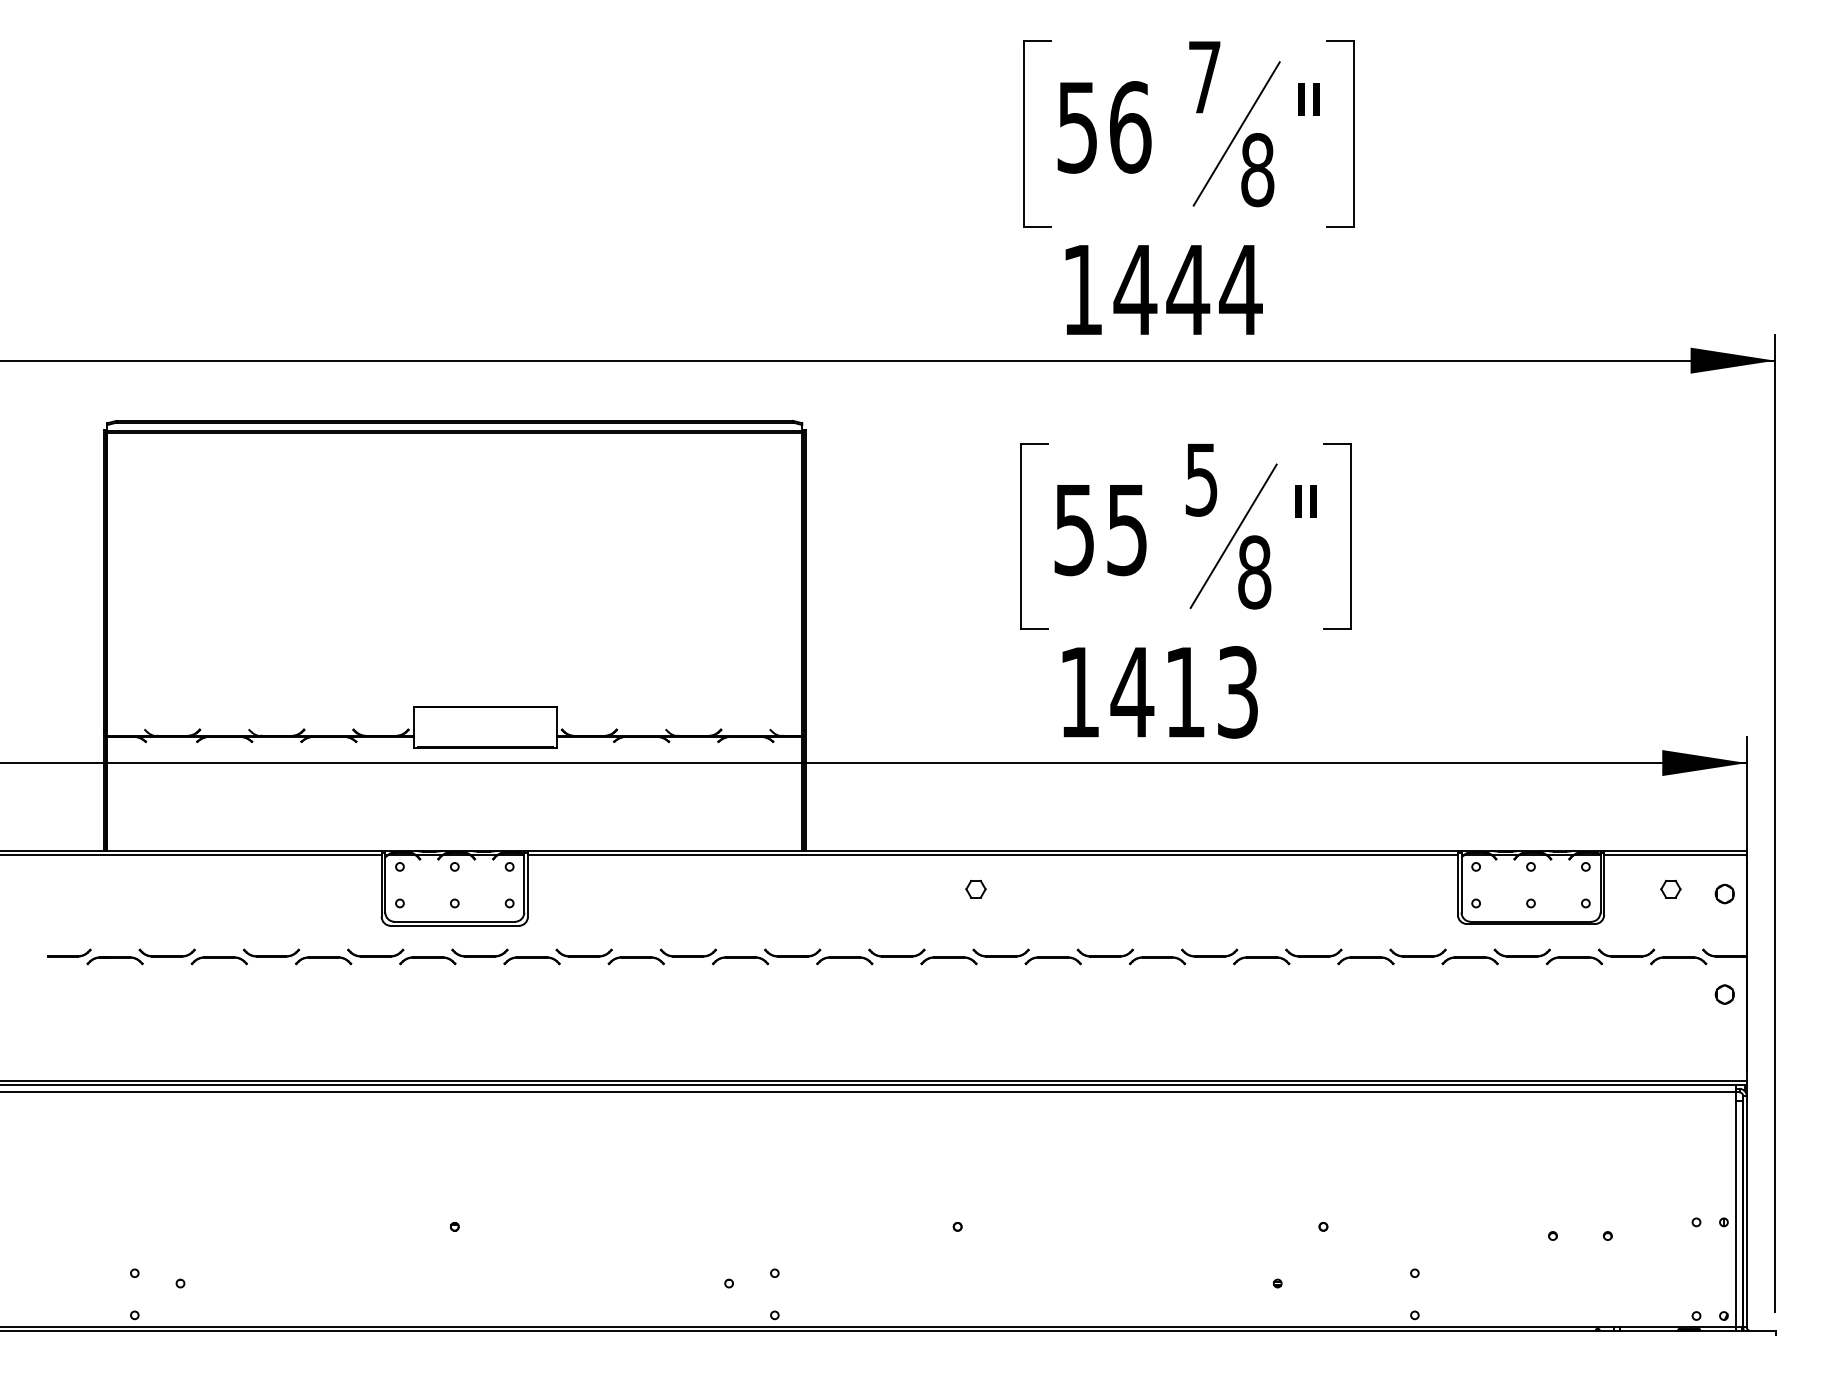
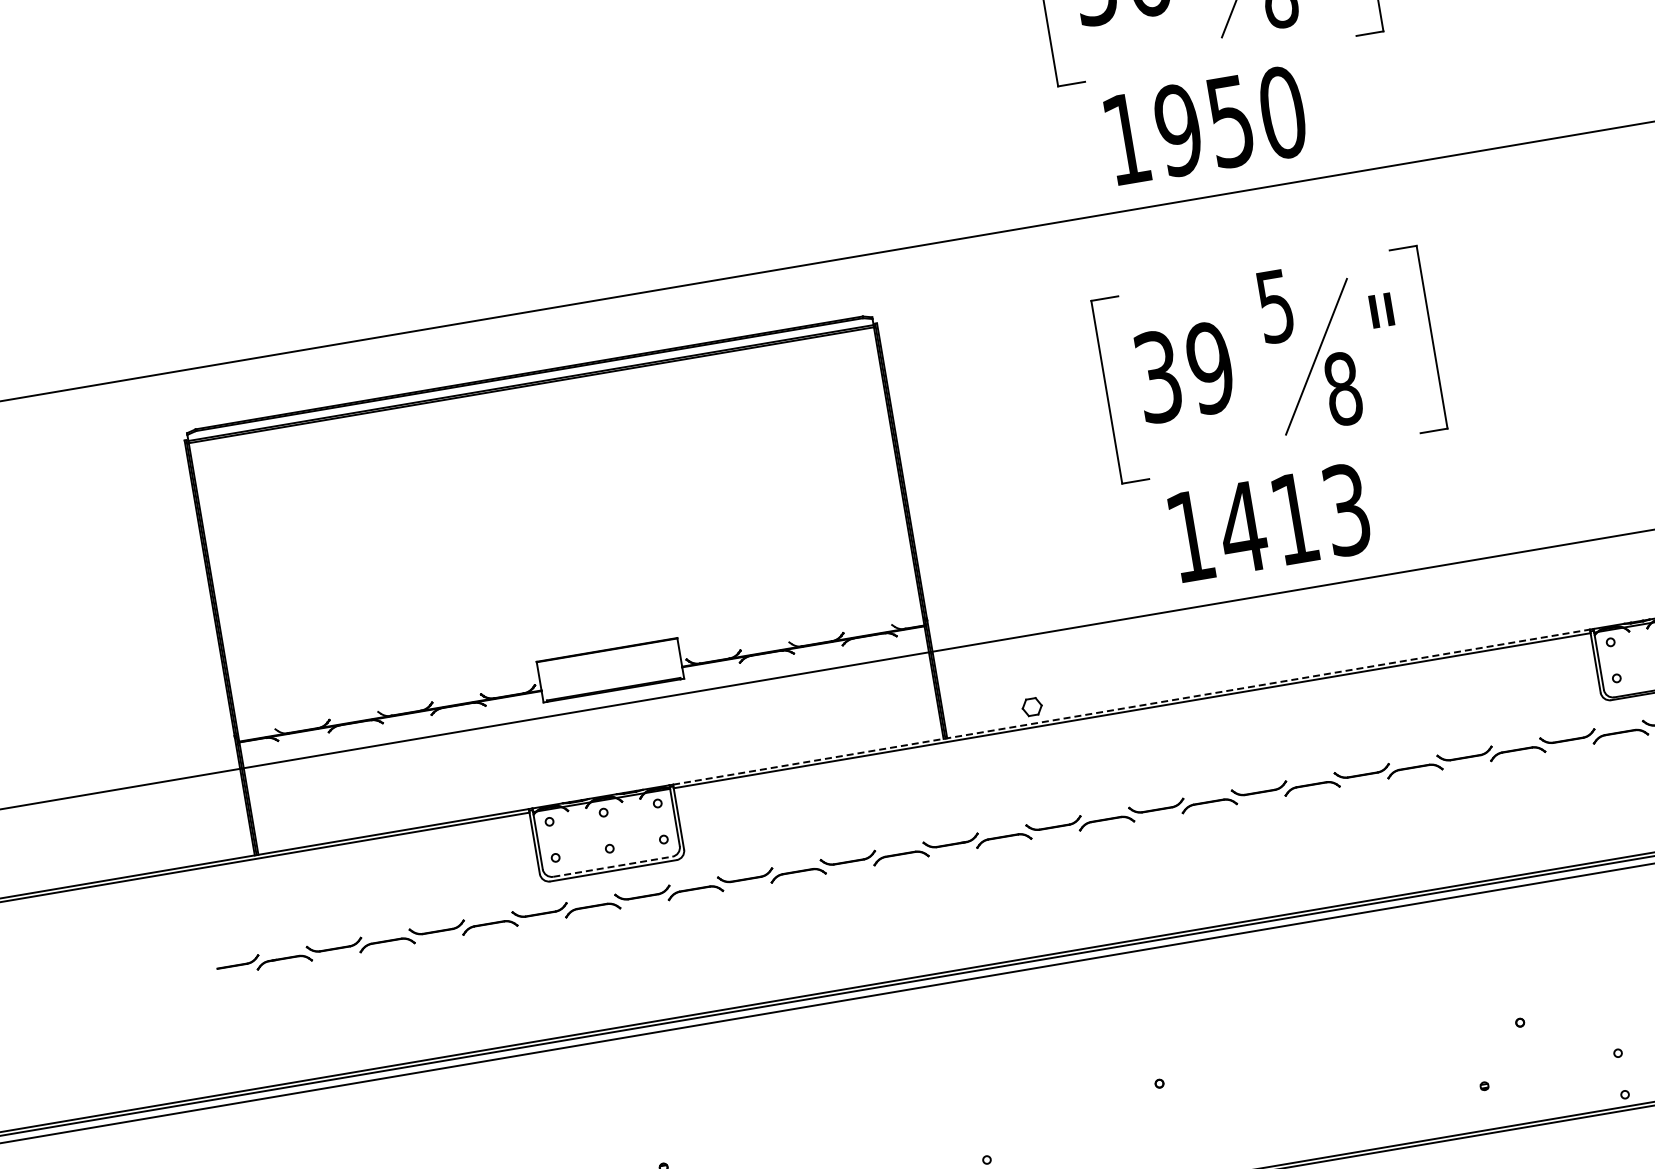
text: (1187, 289) -> (1229, 121), 1444 -> 1950
text: (1100, 529) -> (1184, 372), 55 -> 39
line: (992, 850) -> (1131, 706), solid -> dashed
part: (975, 889) -> (1031, 707), moved
line: (455, 921) -> (613, 866), solid -> dashed

